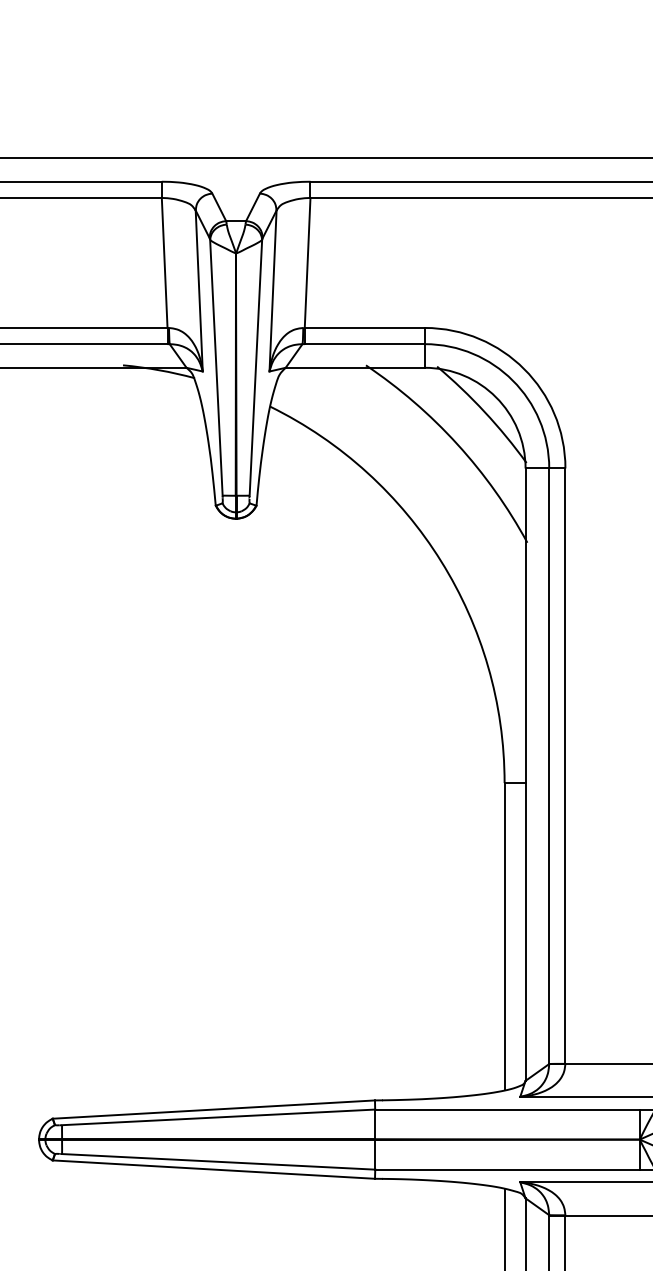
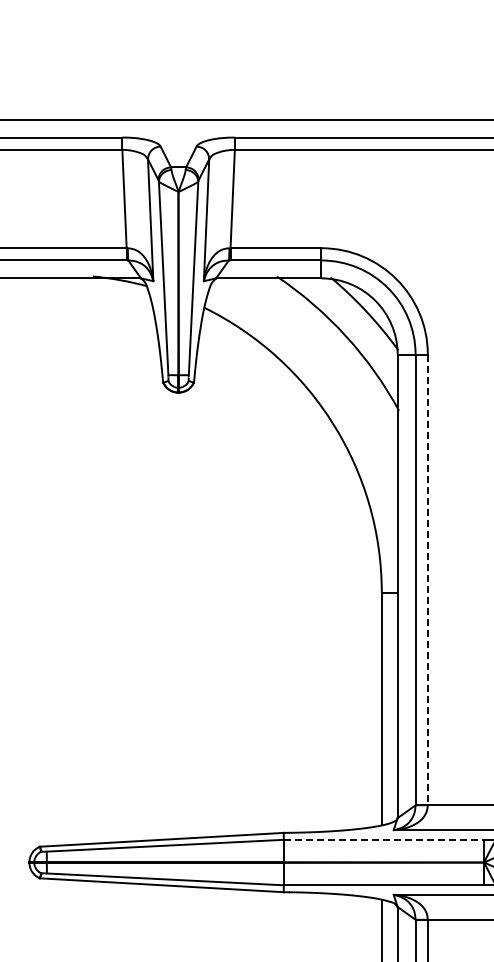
line: (564, 766) -> (427, 580), solid -> dashed
line: (508, 1109) -> (384, 839), solid -> dashed

